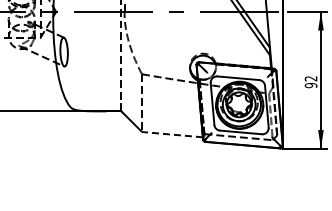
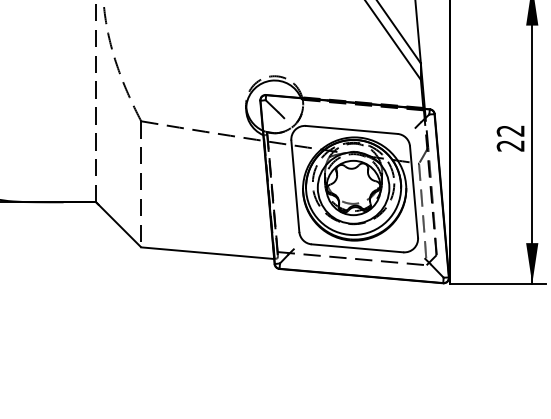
text: (310, 85) -> (509, 145), 92 -> 22
line: (172, 134) -> (207, 252), dashed -> solid

